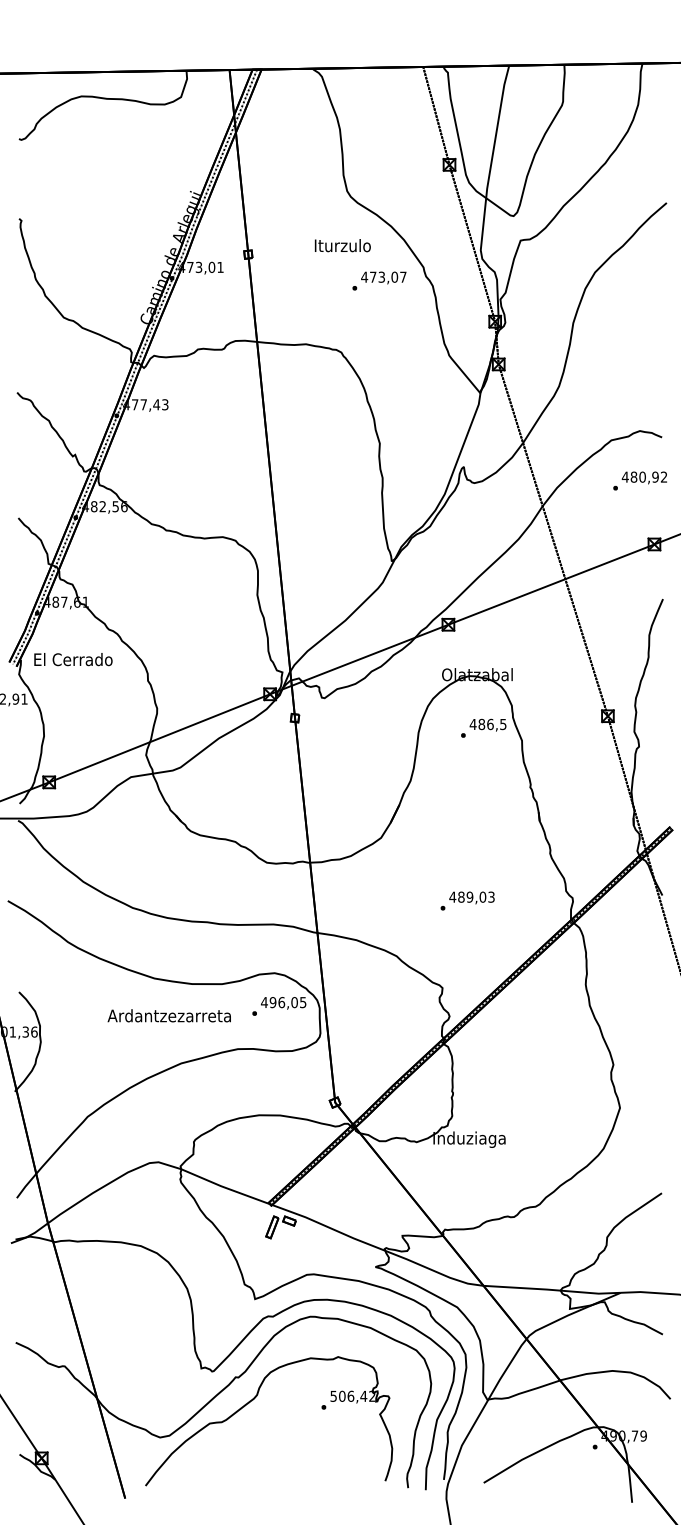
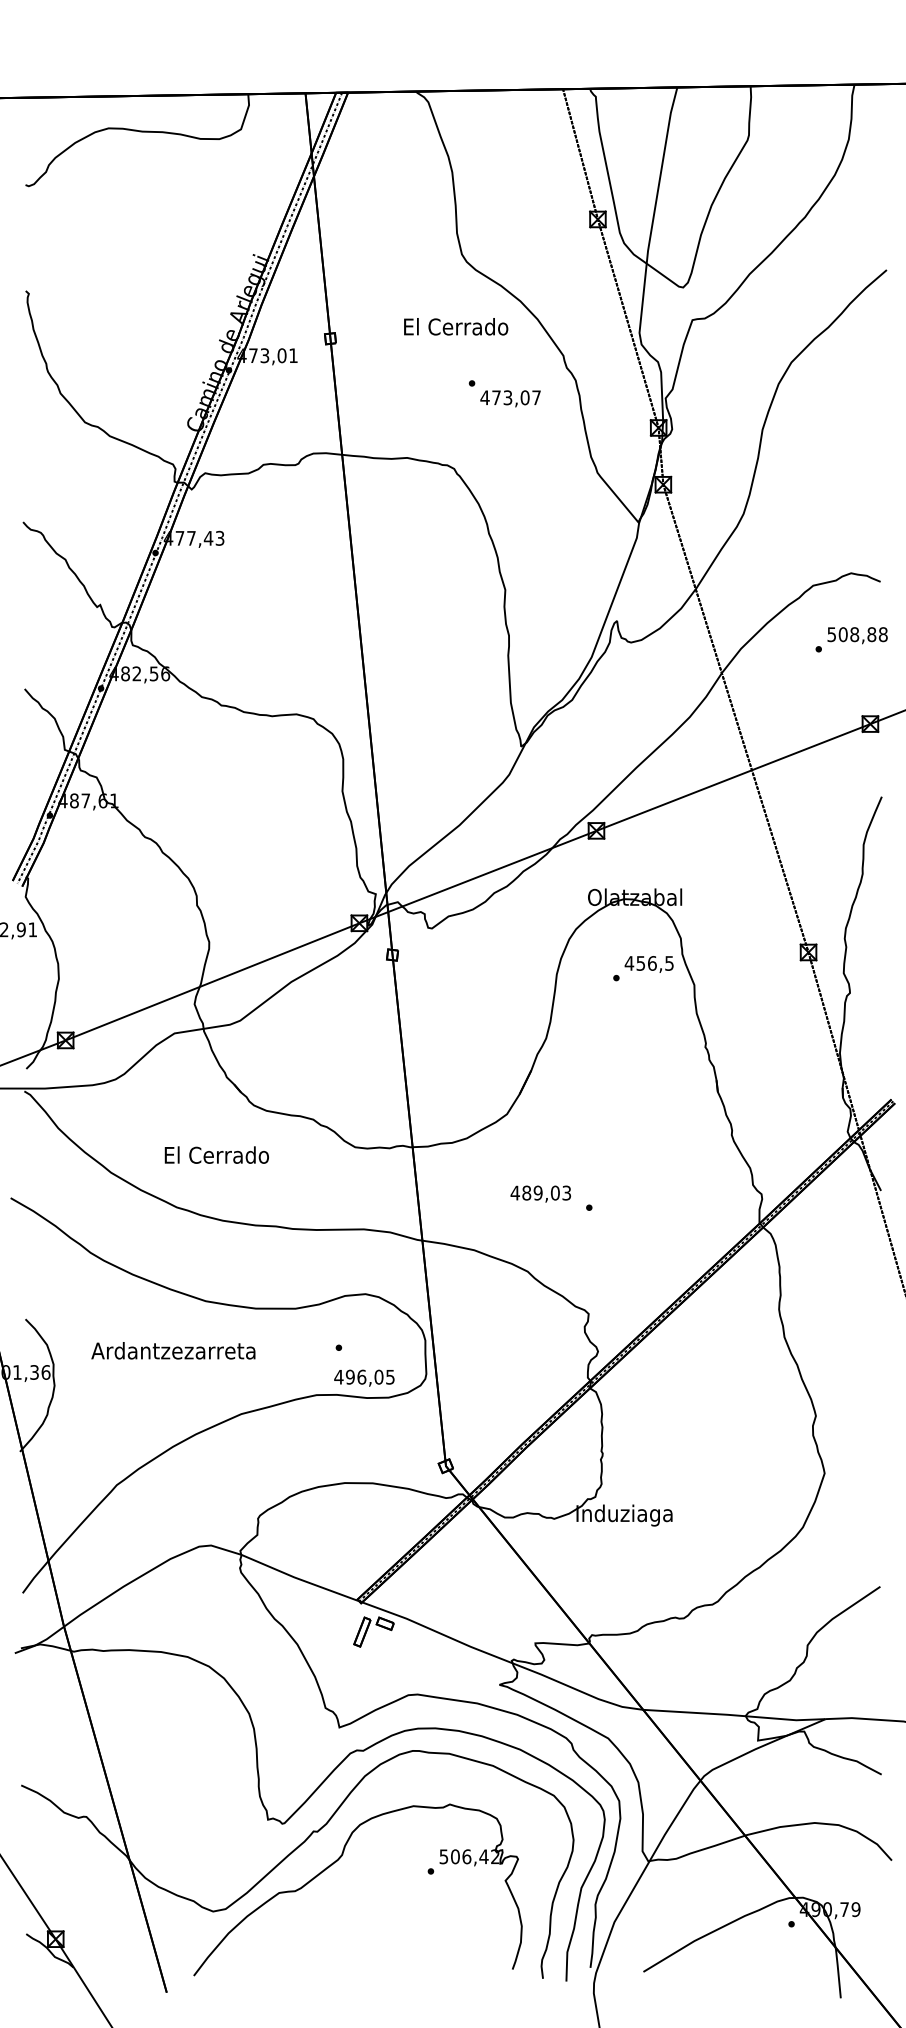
text: (343, 245) -> (456, 326), Iturzulo -> El Cerrado
text: (383, 277) -> (510, 398), moved
text: (644, 477) -> (857, 634), 480,92 -> 508,88
text: (73, 659) -> (216, 1154), moved
text: (481, 724) -> (640, 963), 486,5 -> 456,5
text: (471, 897) -> (540, 1193), moved
text: (283, 1002) -> (364, 1377), moved
text: (169, 1015) -> (173, 1350), moved

